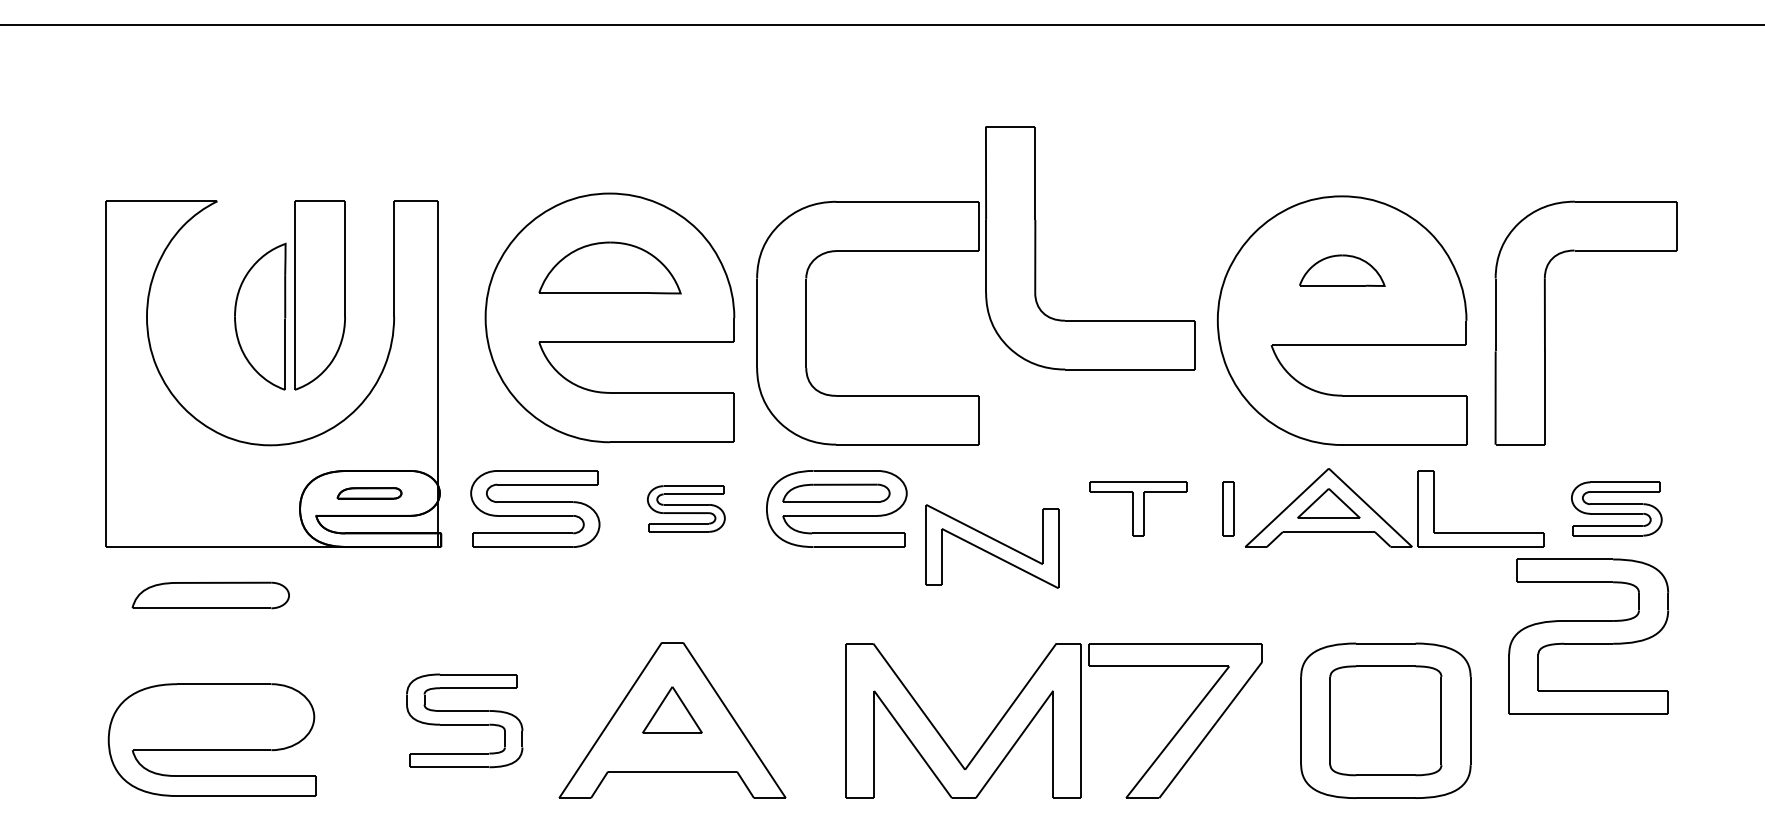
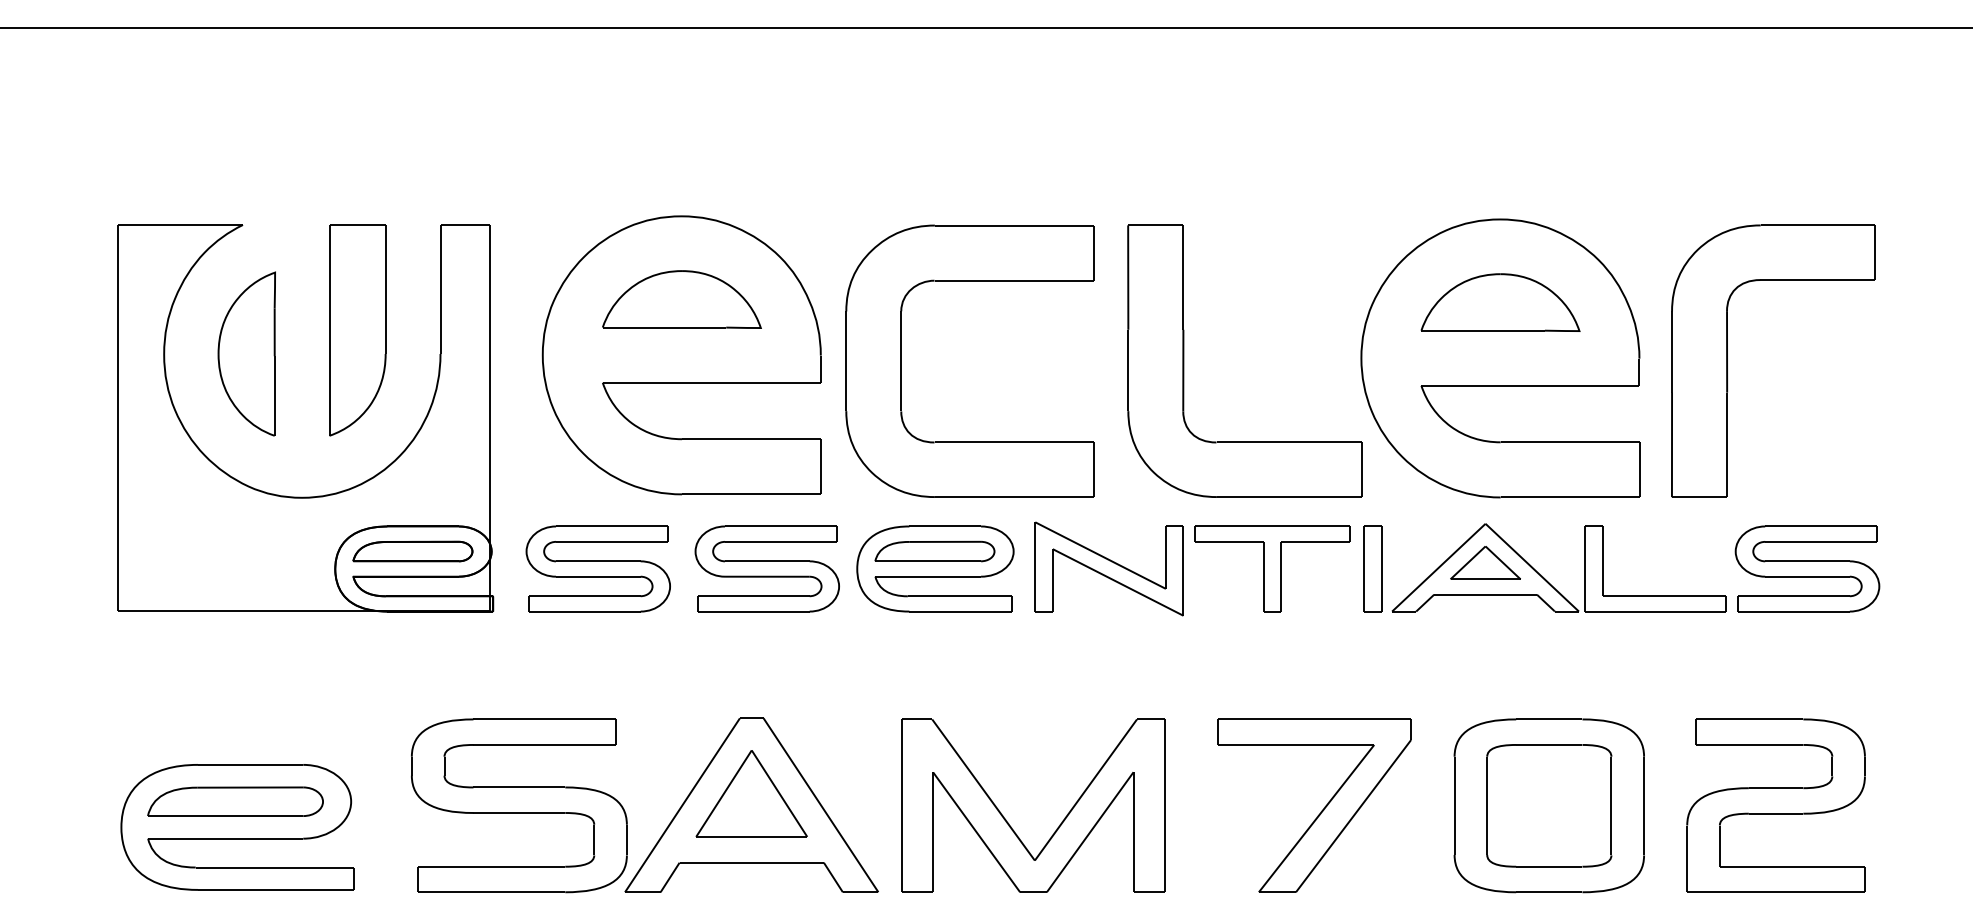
part: (1036, 247) -> (1184, 360), moved
part: (1342, 270) -> (1500, 302), size x1.67
part: (259, 316) -> (246, 353), moved
part: (369, 493) -> (412, 551), size x1.67
part: (685, 508) -> (766, 568), size x1.67
part: (1138, 508) -> (1272, 568), size x1.43
part: (1227, 508) -> (1372, 568), size x1.43
part: (1616, 508) -> (1807, 568), size x1.43
part: (991, 546) -> (1108, 568), moved
part: (210, 595) -> (235, 801), moved
part: (1588, 636) -> (1775, 805), moved
part: (672, 709) -> (751, 793), size x1.67
part: (464, 720) -> (519, 805), size x1.67
part: (942, 736) -> (1009, 823), moved

